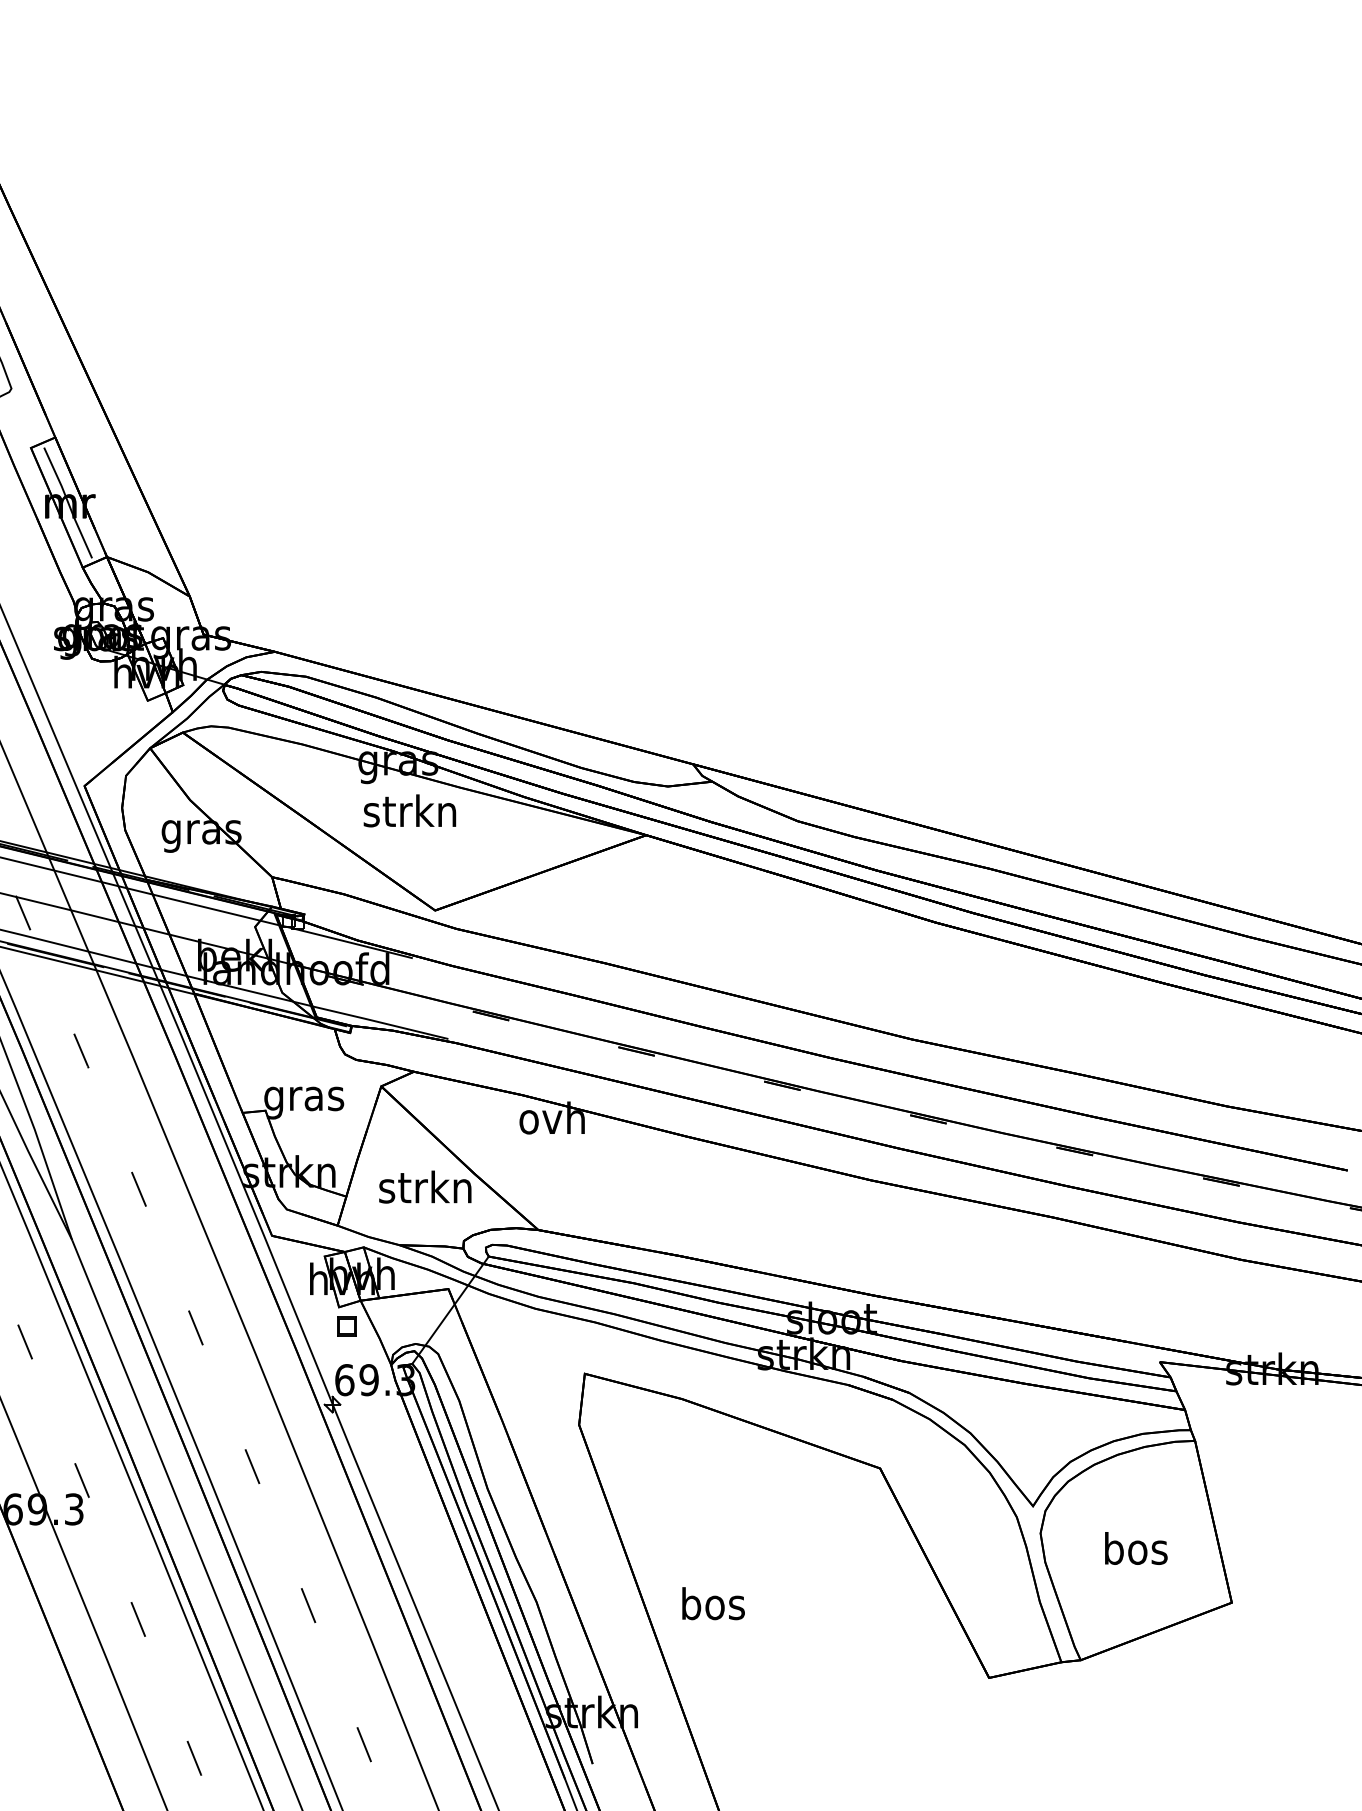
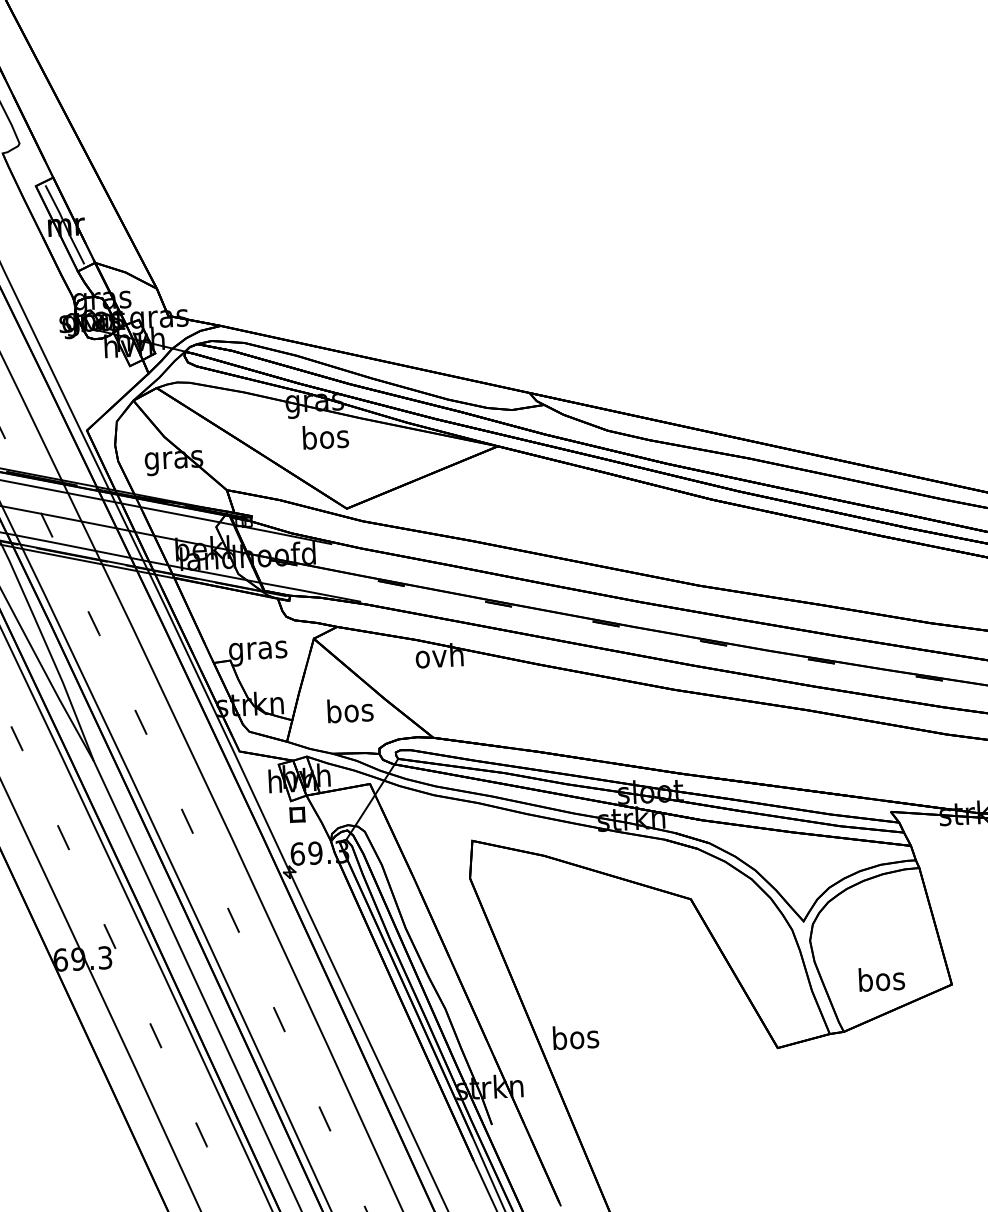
text: (409, 810) -> (324, 436), strkn -> bos
text: (425, 1186) -> (349, 710), strkn -> bos
text: (1136, 1548) -> (882, 979), moved
text: (713, 1603) -> (575, 1037), moved

